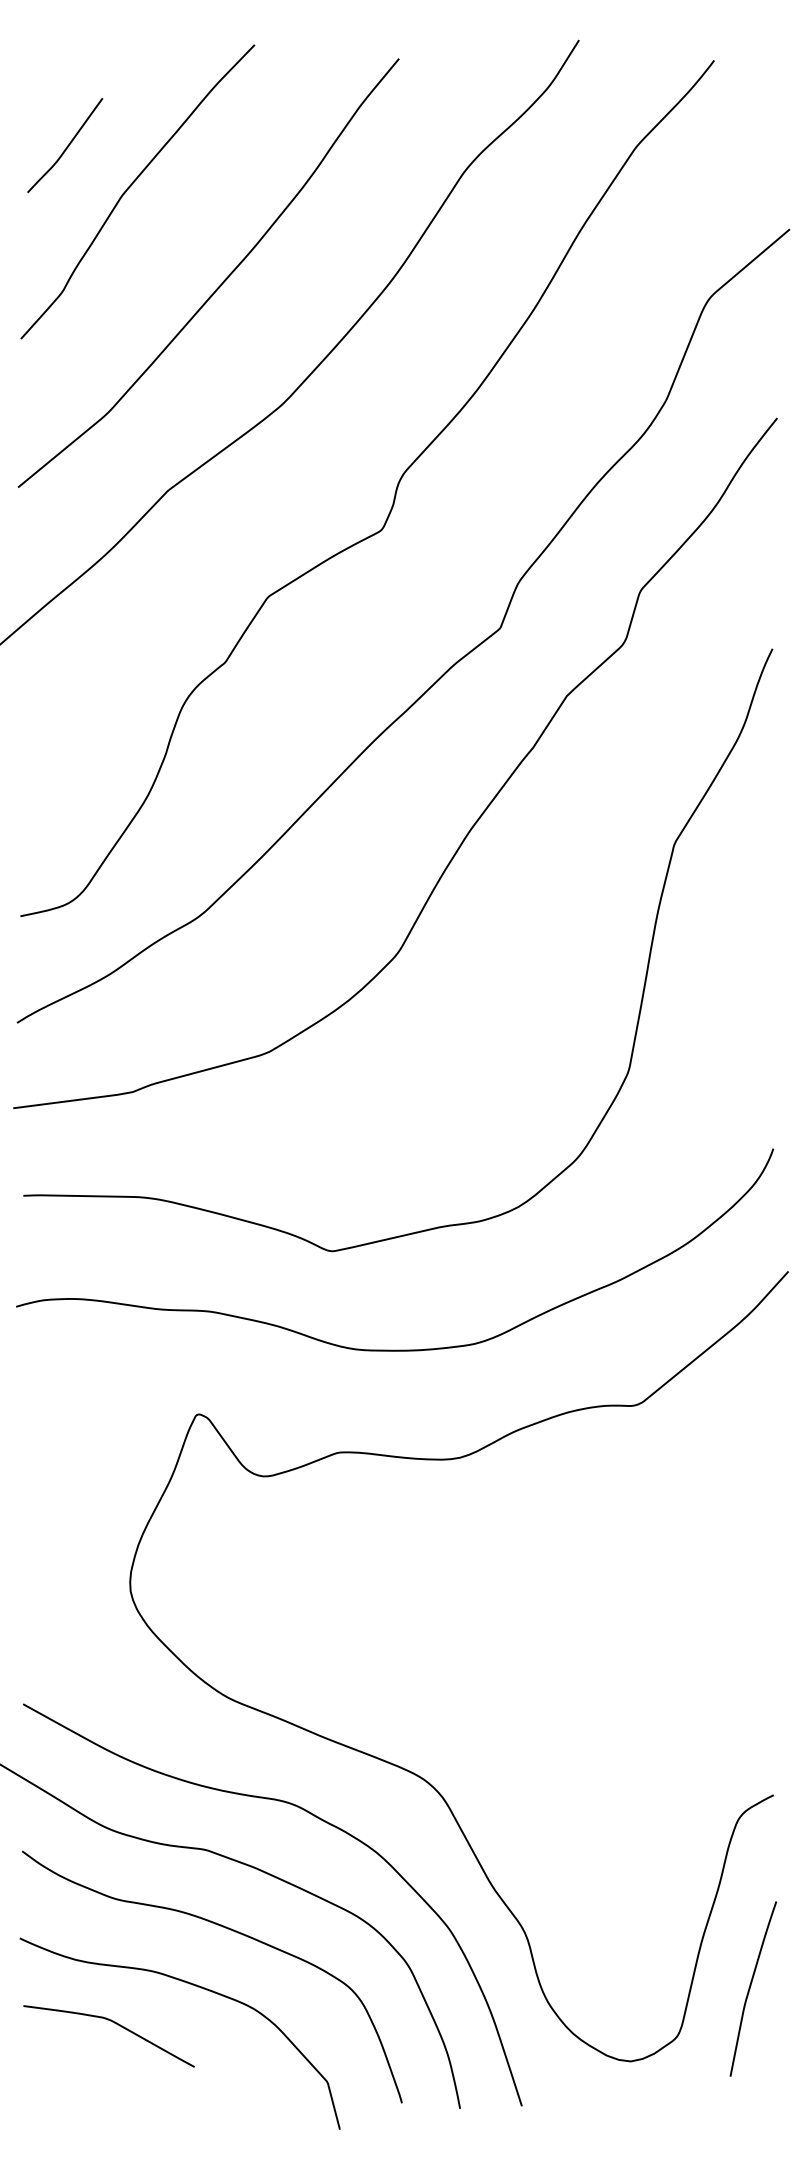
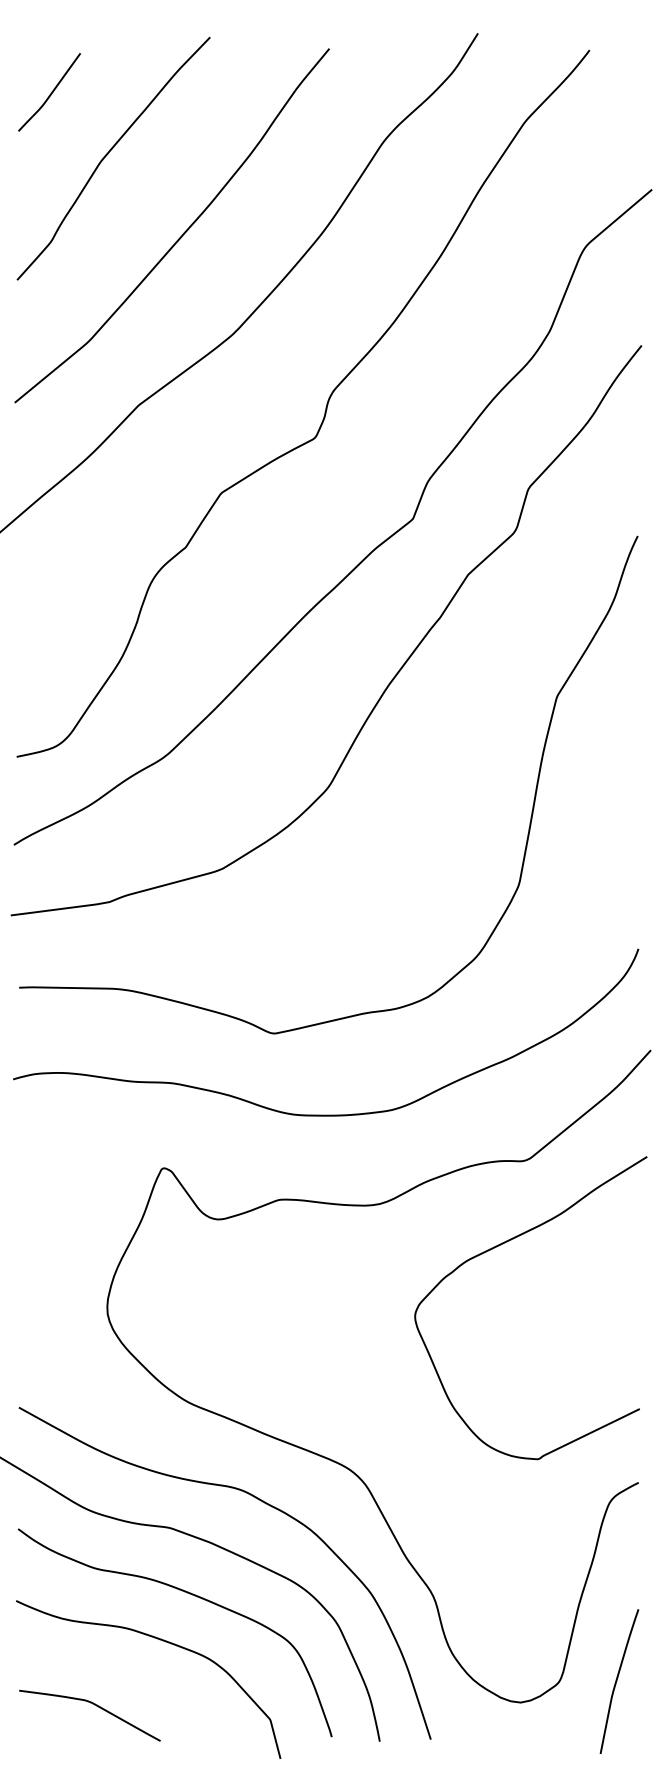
curve: (66, 146) -> (50, 93), moved
curve: (605, 1508) -> (499, 1245), added
curve: (751, 1986) -> (617, 1679), moved
curve: (114, 2023) -> (94, 1705), moved

